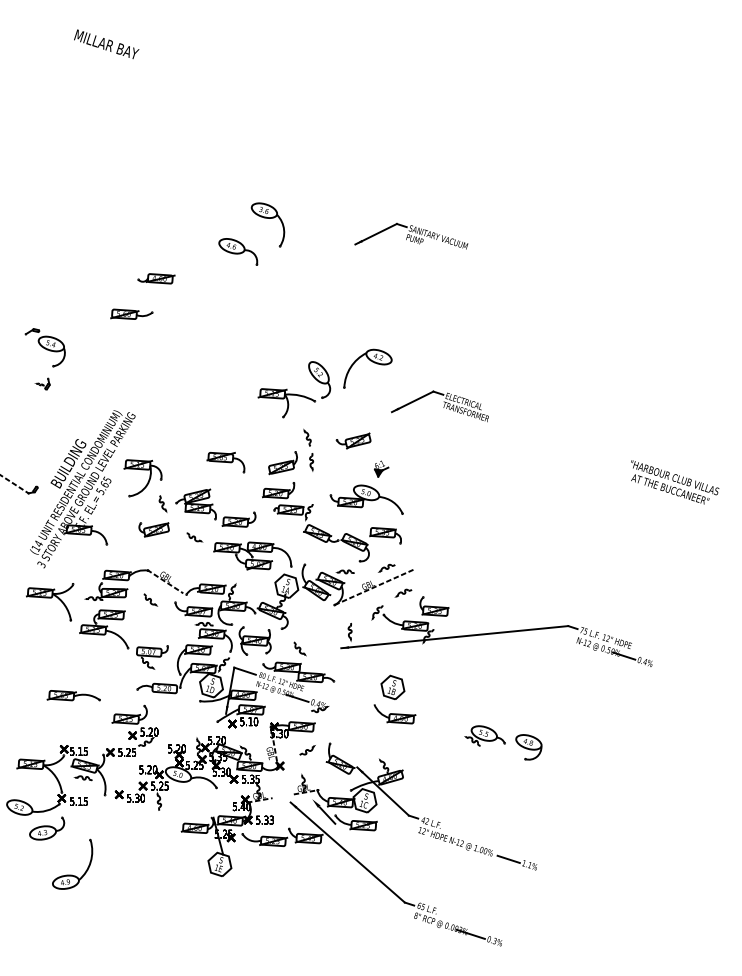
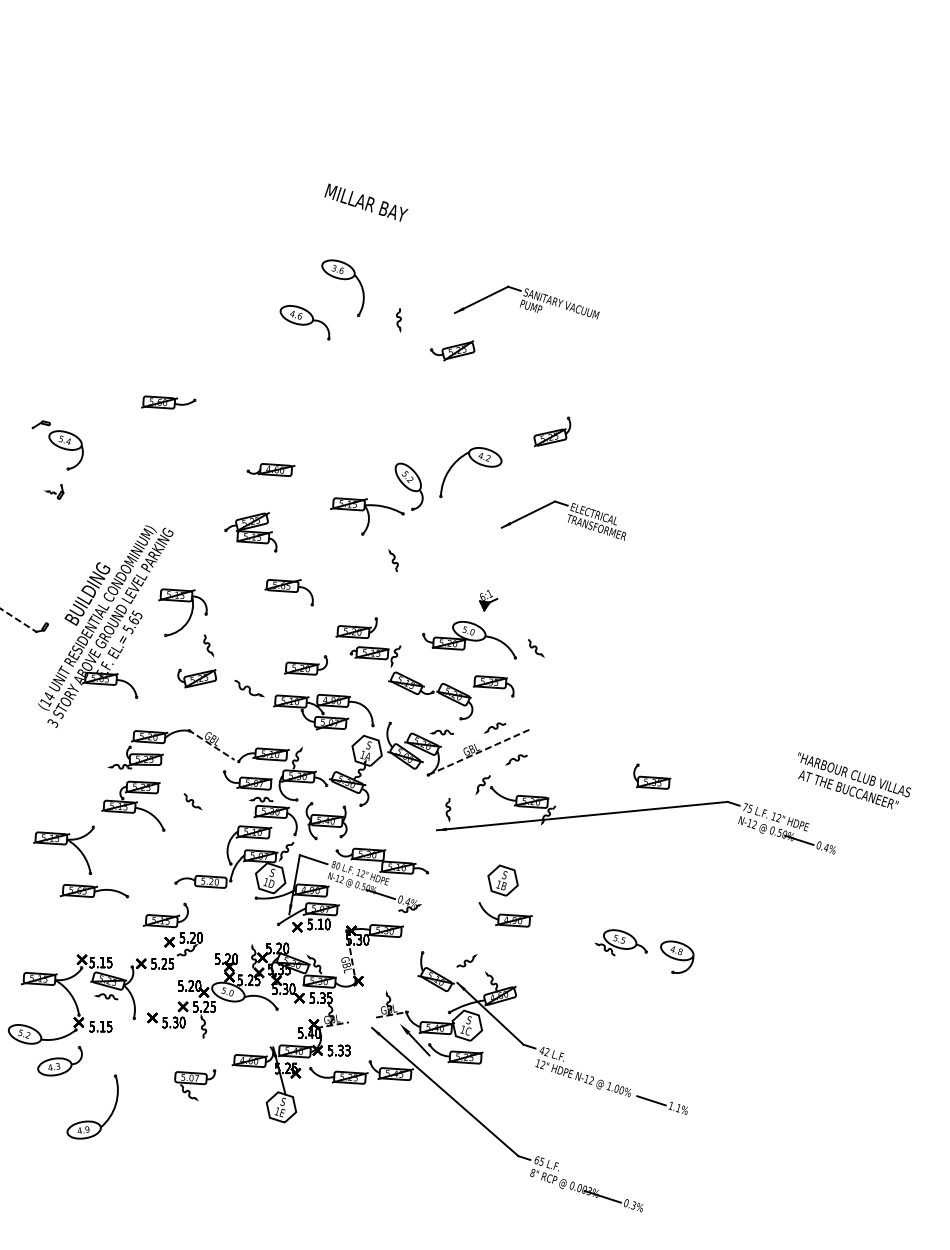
text: (106, 44) -> (366, 202), moved
part: (155, 278) -> (270, 469), moved
part: (353, 440) -> (452, 350), moved
part: (283, 462) -> (552, 431), moved
part: (311, 462) -> (398, 320), moved
text: (675, 482) -> (854, 780), moved
part: (195, 504) -> (250, 532), moved
part: (194, 537) -> (249, 688), size x1.4
part: (150, 600) -> (192, 801), moved
part: (49, 602) -> (63, 850), moved
part: (434, 606) -> (652, 776), moved
part: (300, 649) -> (536, 648), moved
part: (152, 656) -> (195, 1084), moved
part: (307, 749) -> (466, 960), moved

